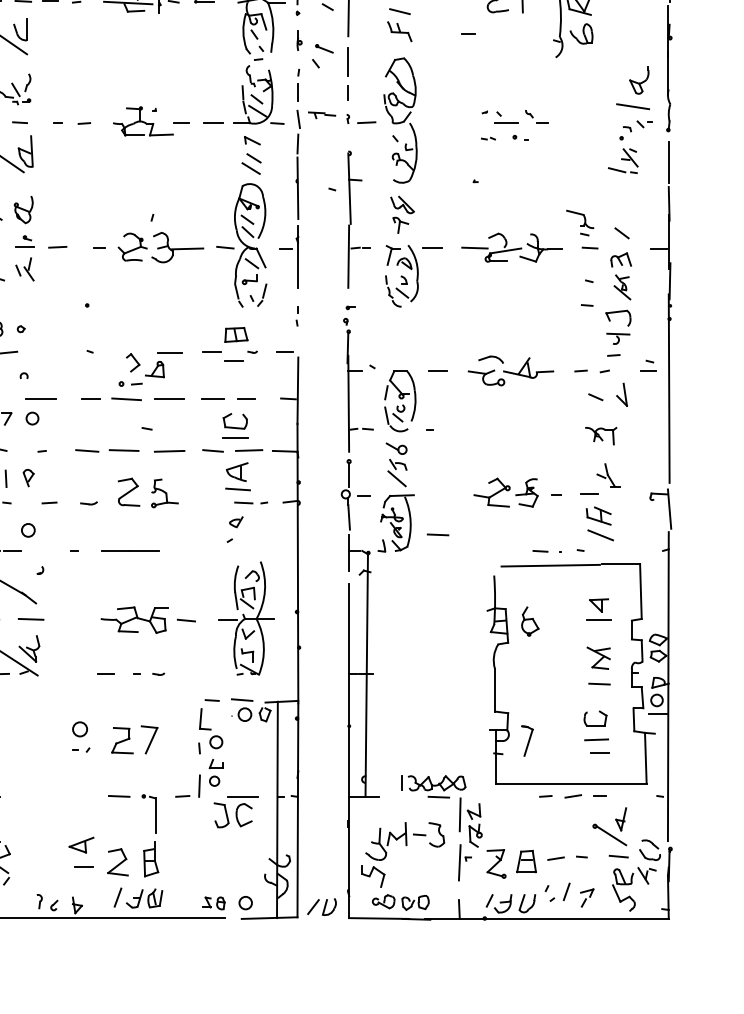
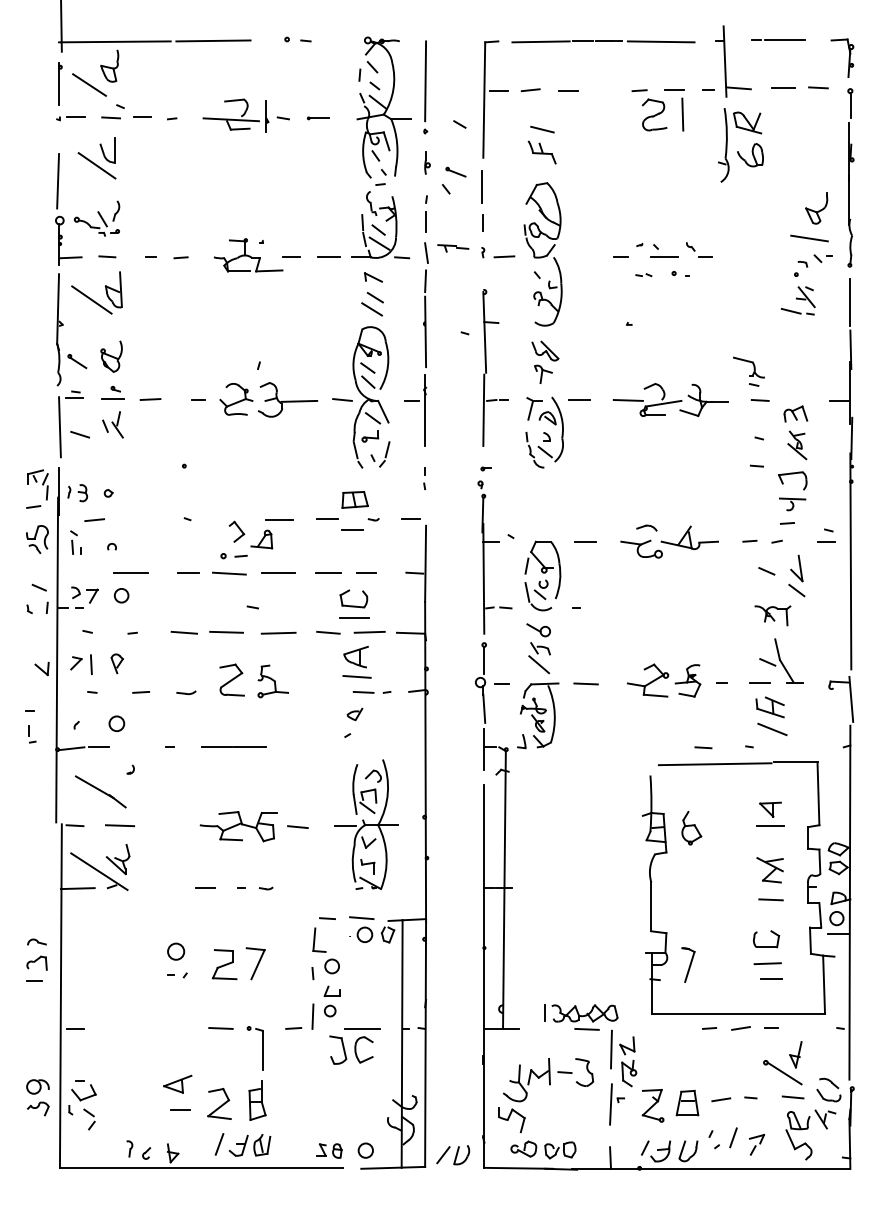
line: (468, 33) -> (620, 256), moved
line: (621, 233) -> (796, 590), moved
part: (490, 359) -> (646, 527), size x0.71
part: (608, 475) -> (781, 660), size x1.67
line: (437, 534) -> (585, 683), moved

